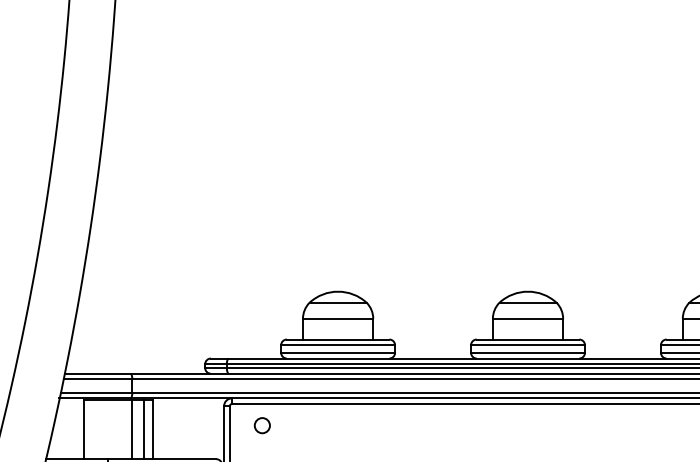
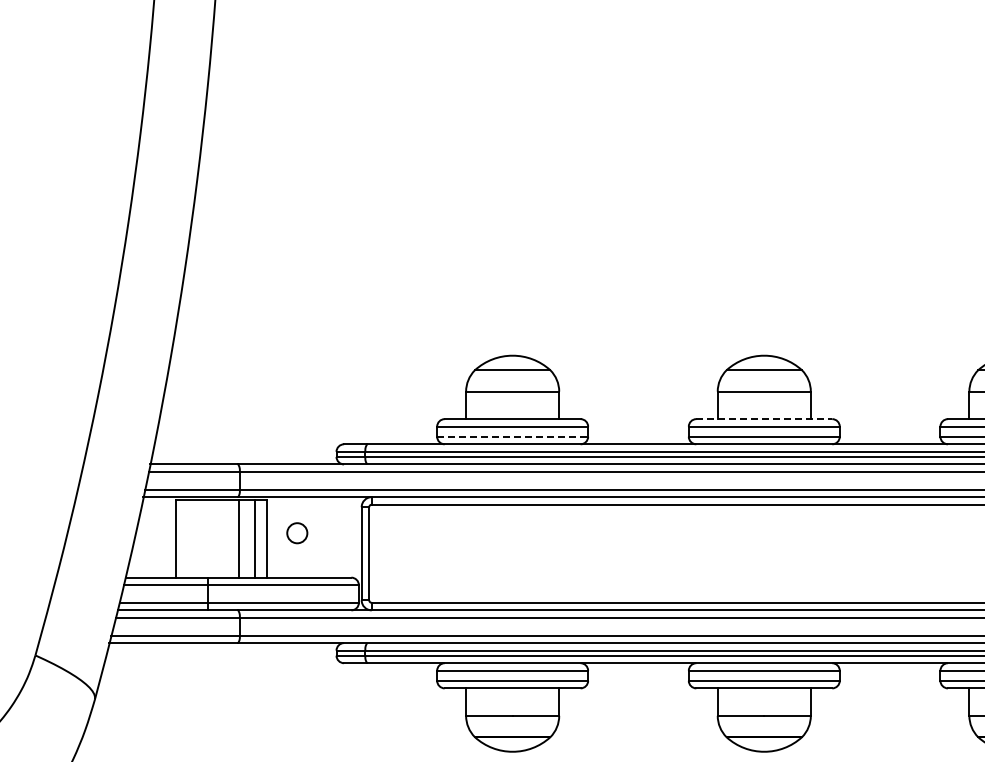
line: (528, 339) -> (764, 419), solid -> dashed
line: (338, 352) -> (513, 436), solid -> dashed
circle: (262, 425) -> (297, 533), moved

